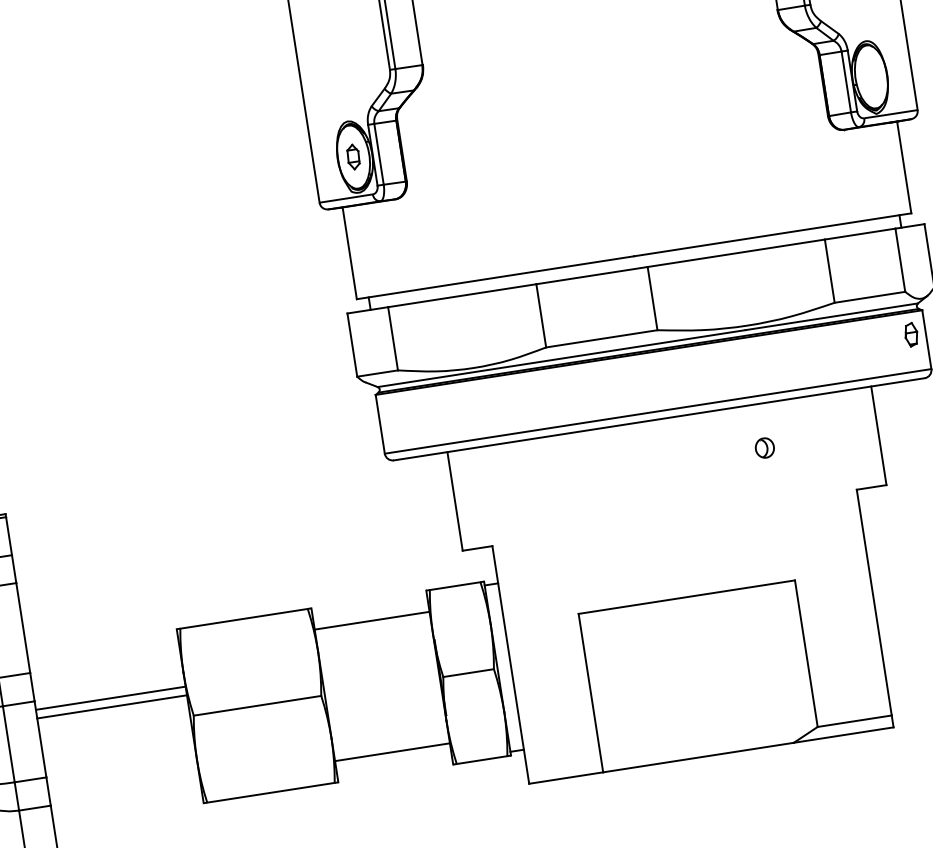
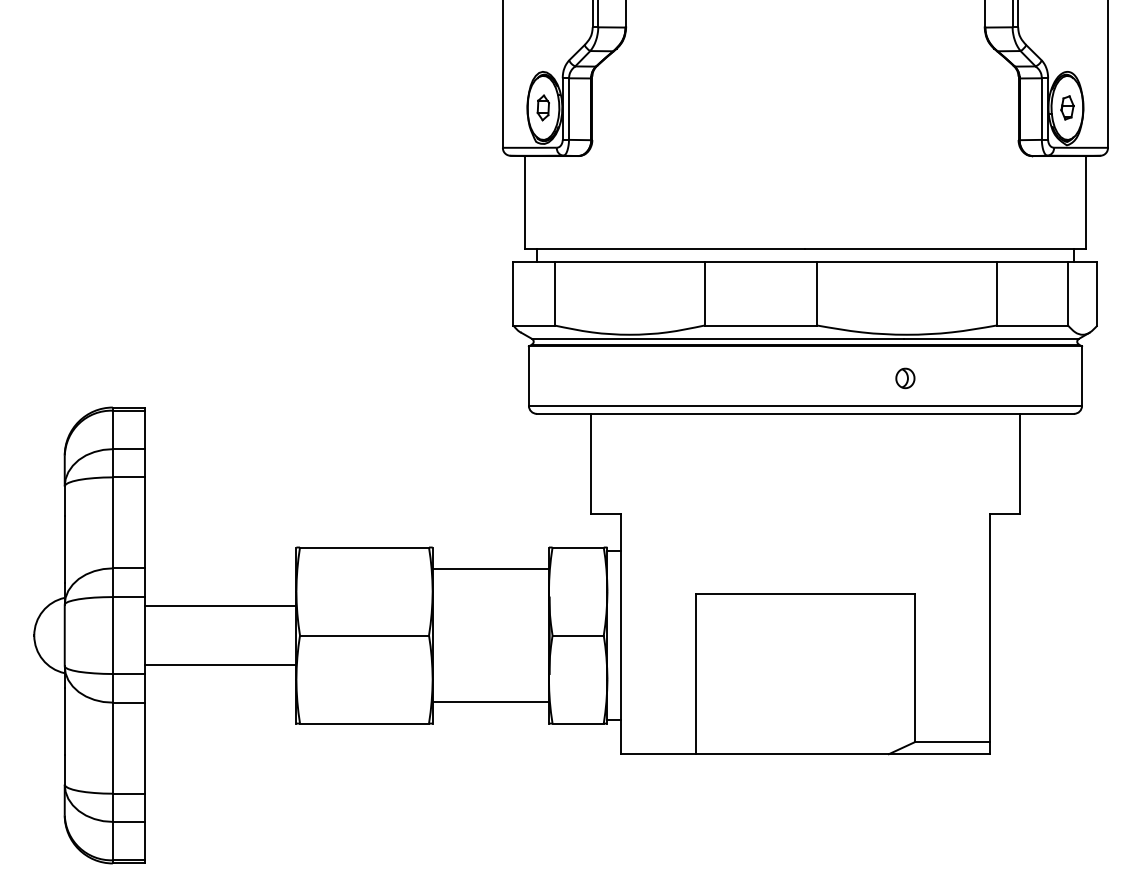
part: (911, 334) -> (1067, 107), moved
part: (764, 448) -> (905, 378), moved
line: (111, 707) -> (220, 665), moved

